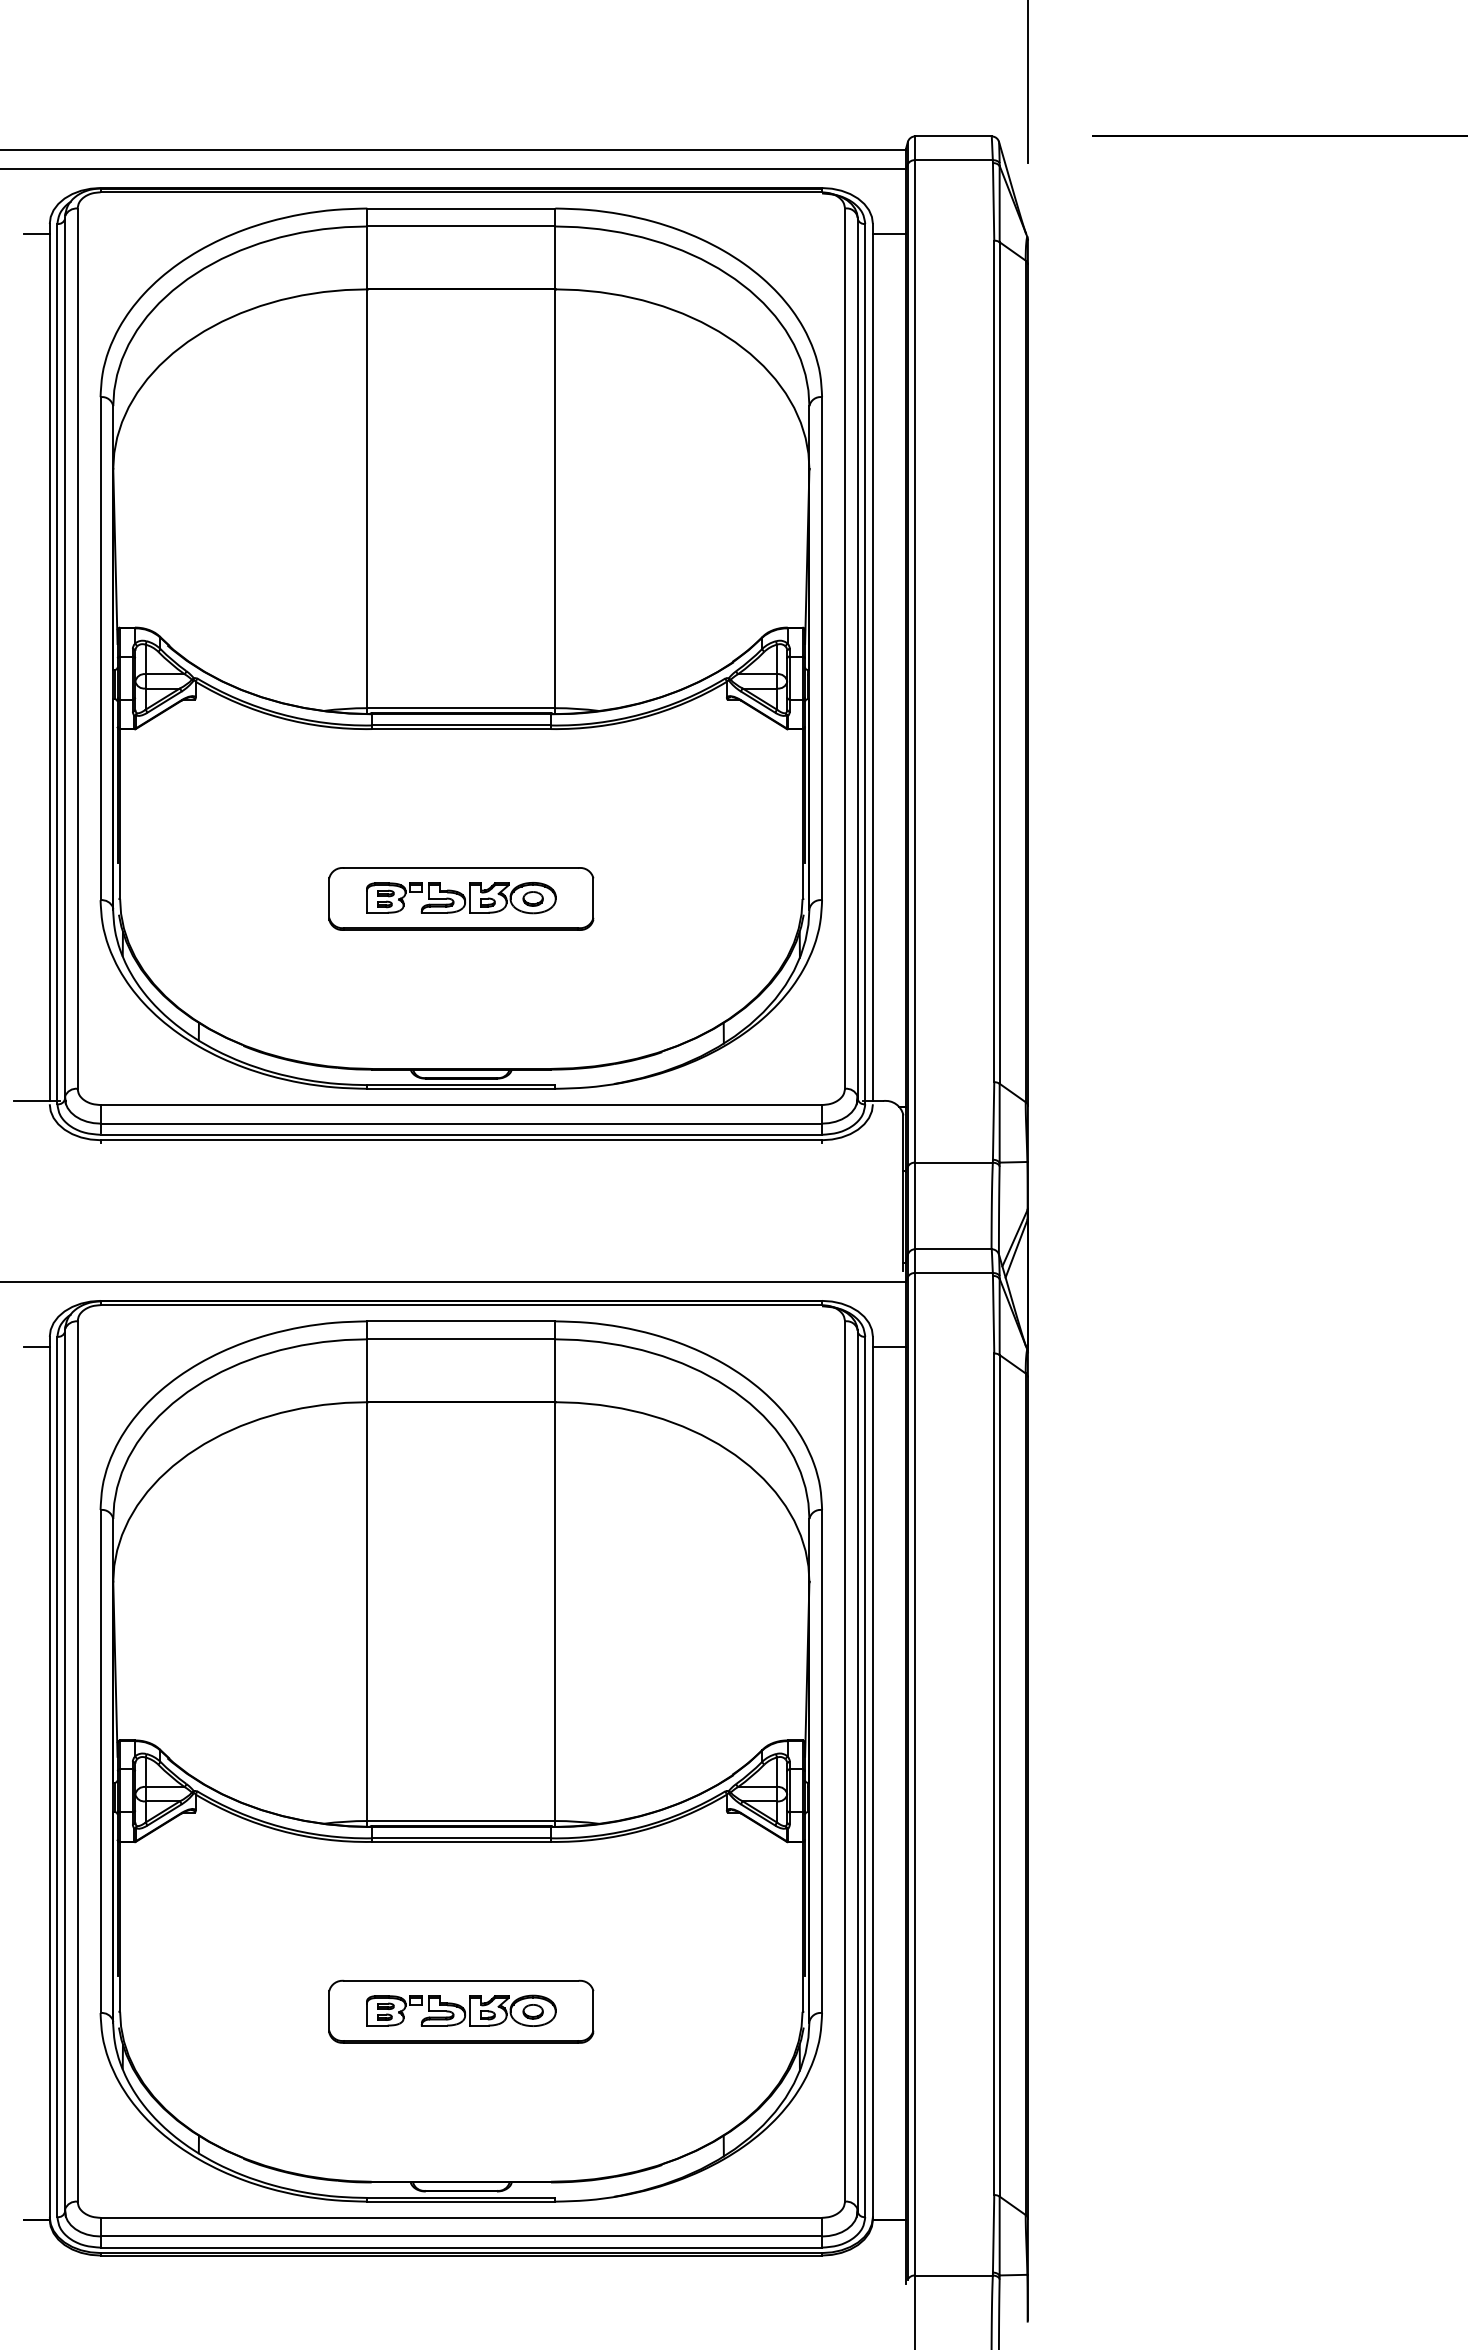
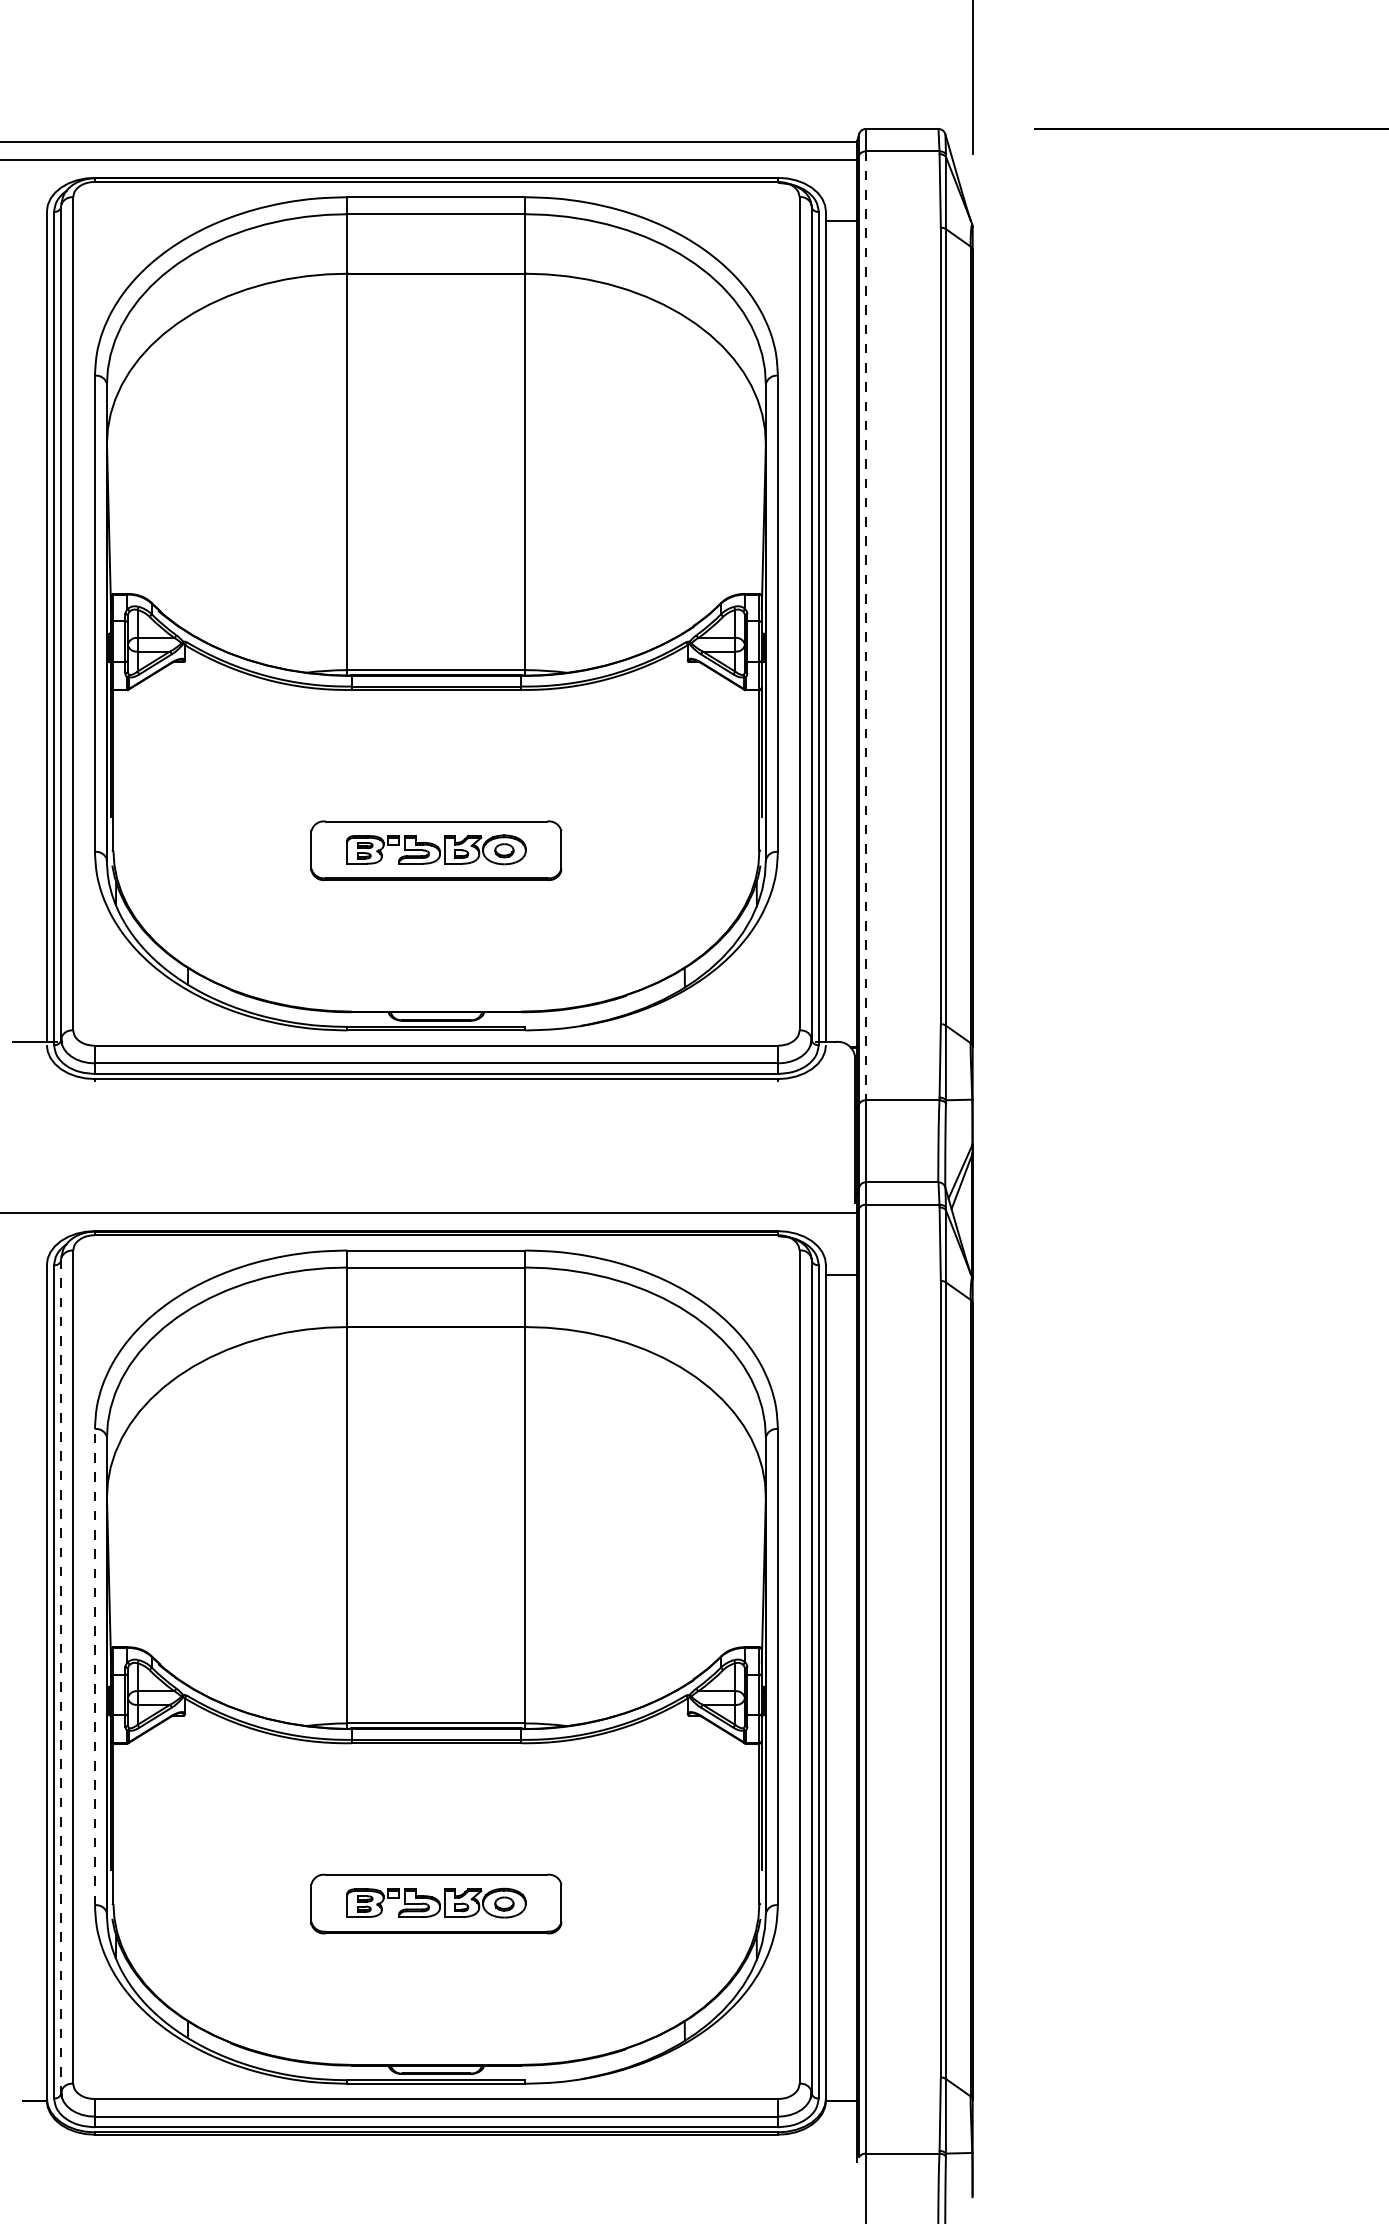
line: (36, 234) -> (34, 221), removed
line: (915, 661) -> (866, 625), solid -> dashed
line: (36, 1346) -> (34, 1274), removed
line: (100, 1761) -> (94, 1667), solid -> dashed
line: (64, 1771) -> (60, 1676), solid -> dashed

